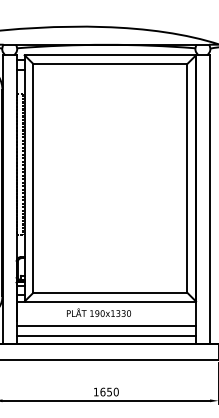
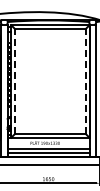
line: (34, 178) -> (15, 81), solid -> dashed
line: (187, 178) -> (85, 81), solid -> dashed

